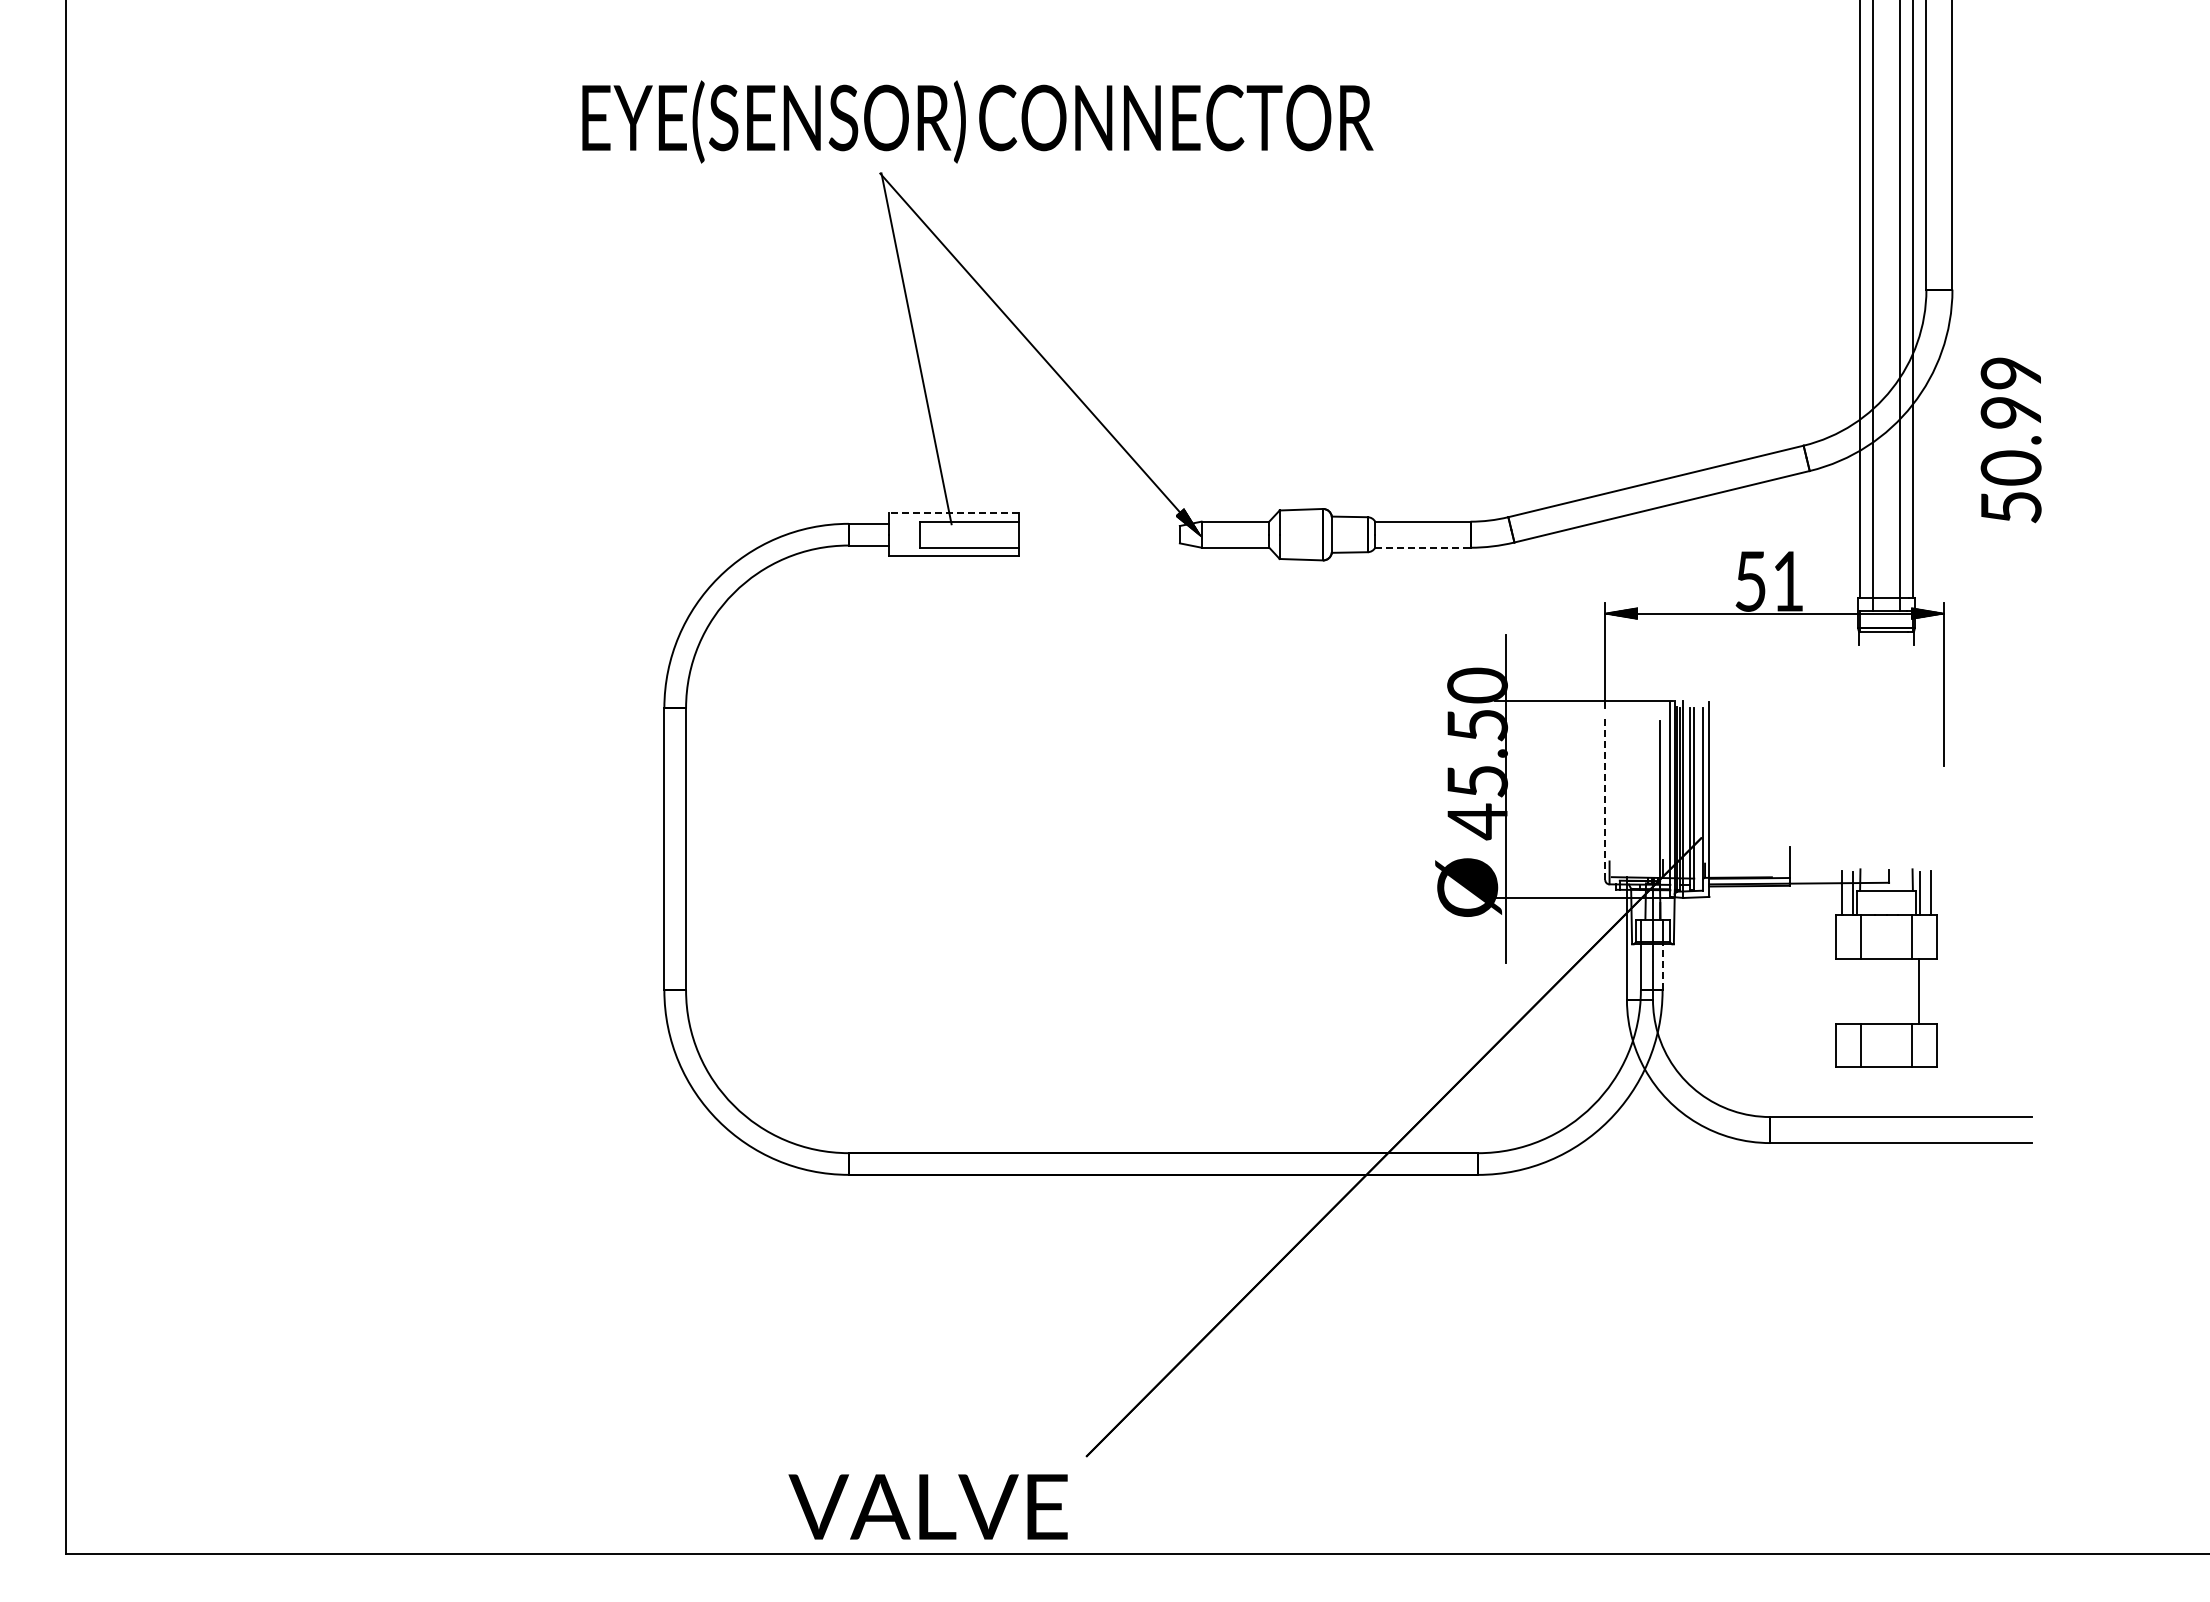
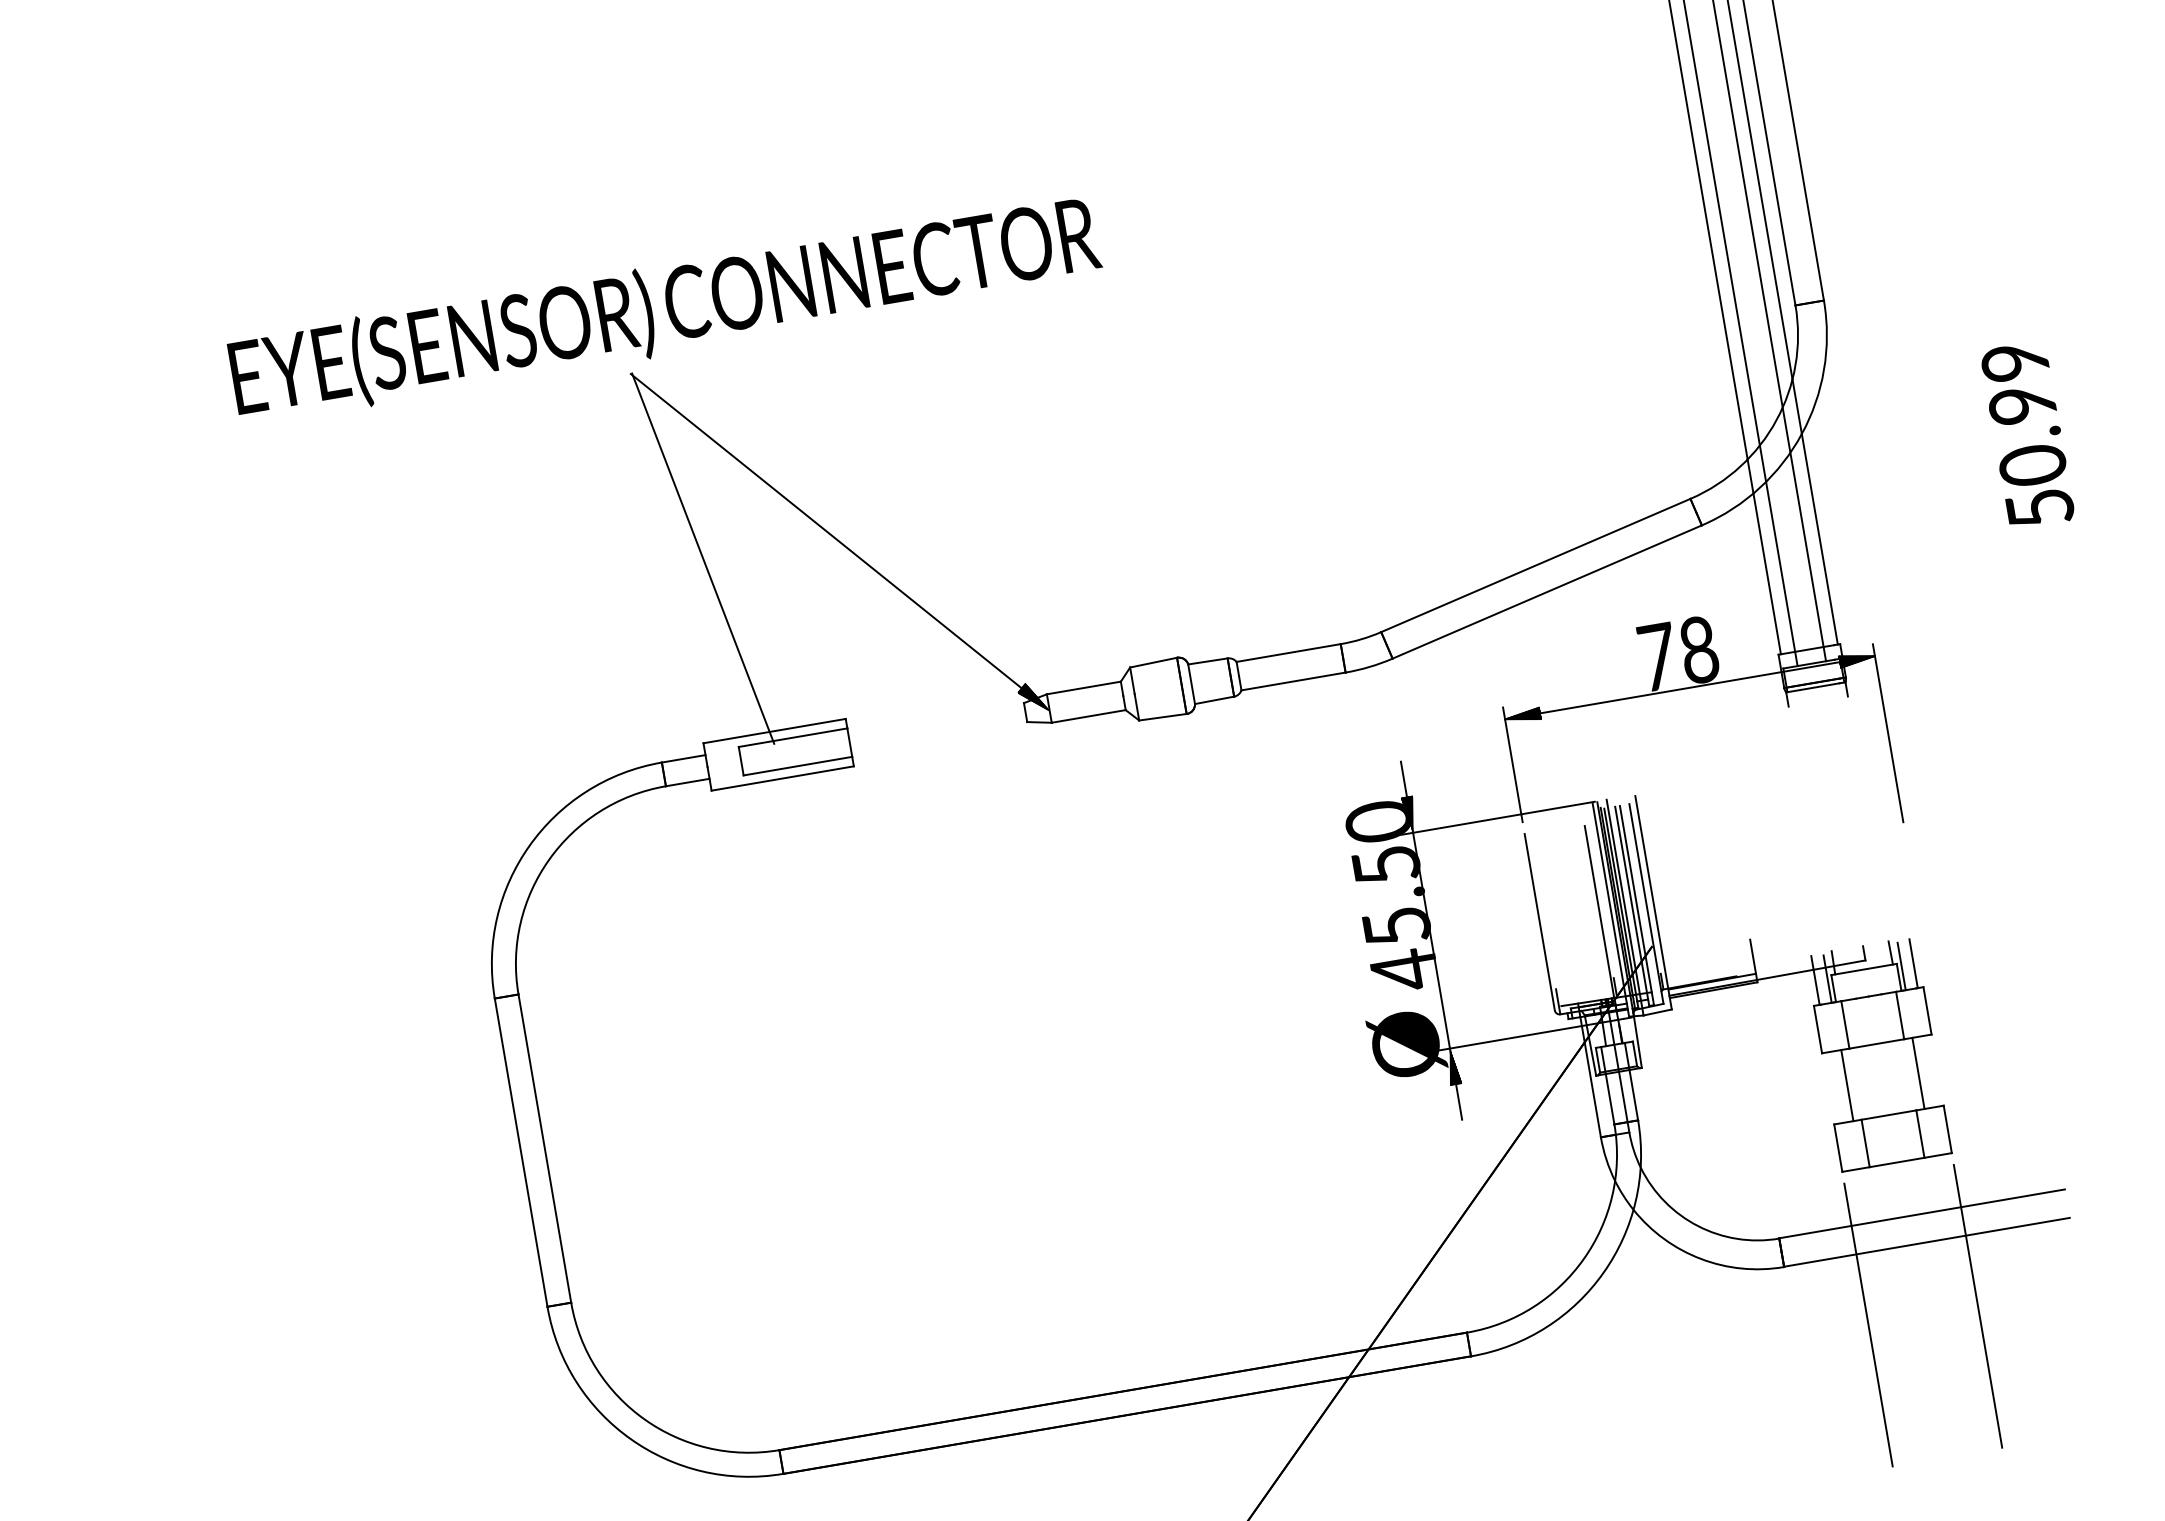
text: (977, 121) -> (665, 309), moved
text: (2010, 440) -> (2026, 435), moved
line: (953, 512) -> (774, 730), dashed -> solid
line: (1422, 547) -> (1293, 681), dashed -> solid
text: (1769, 581) -> (1678, 653), 51 -> 78
hatch: (1505, 684) -> (1409, 815), added
line: (1605, 799) -> (1540, 922), dashed -> solid
hatch: (1505, 914) -> (1452, 1066), added
line: (1662, 966) -> (1633, 1094), dashed -> solid
line: (1853, 990) -> (1846, 1084), added
line: (1836, 1207) -> (1868, 1325), added
line: (1936, 1207) -> (1977, 1306), added

